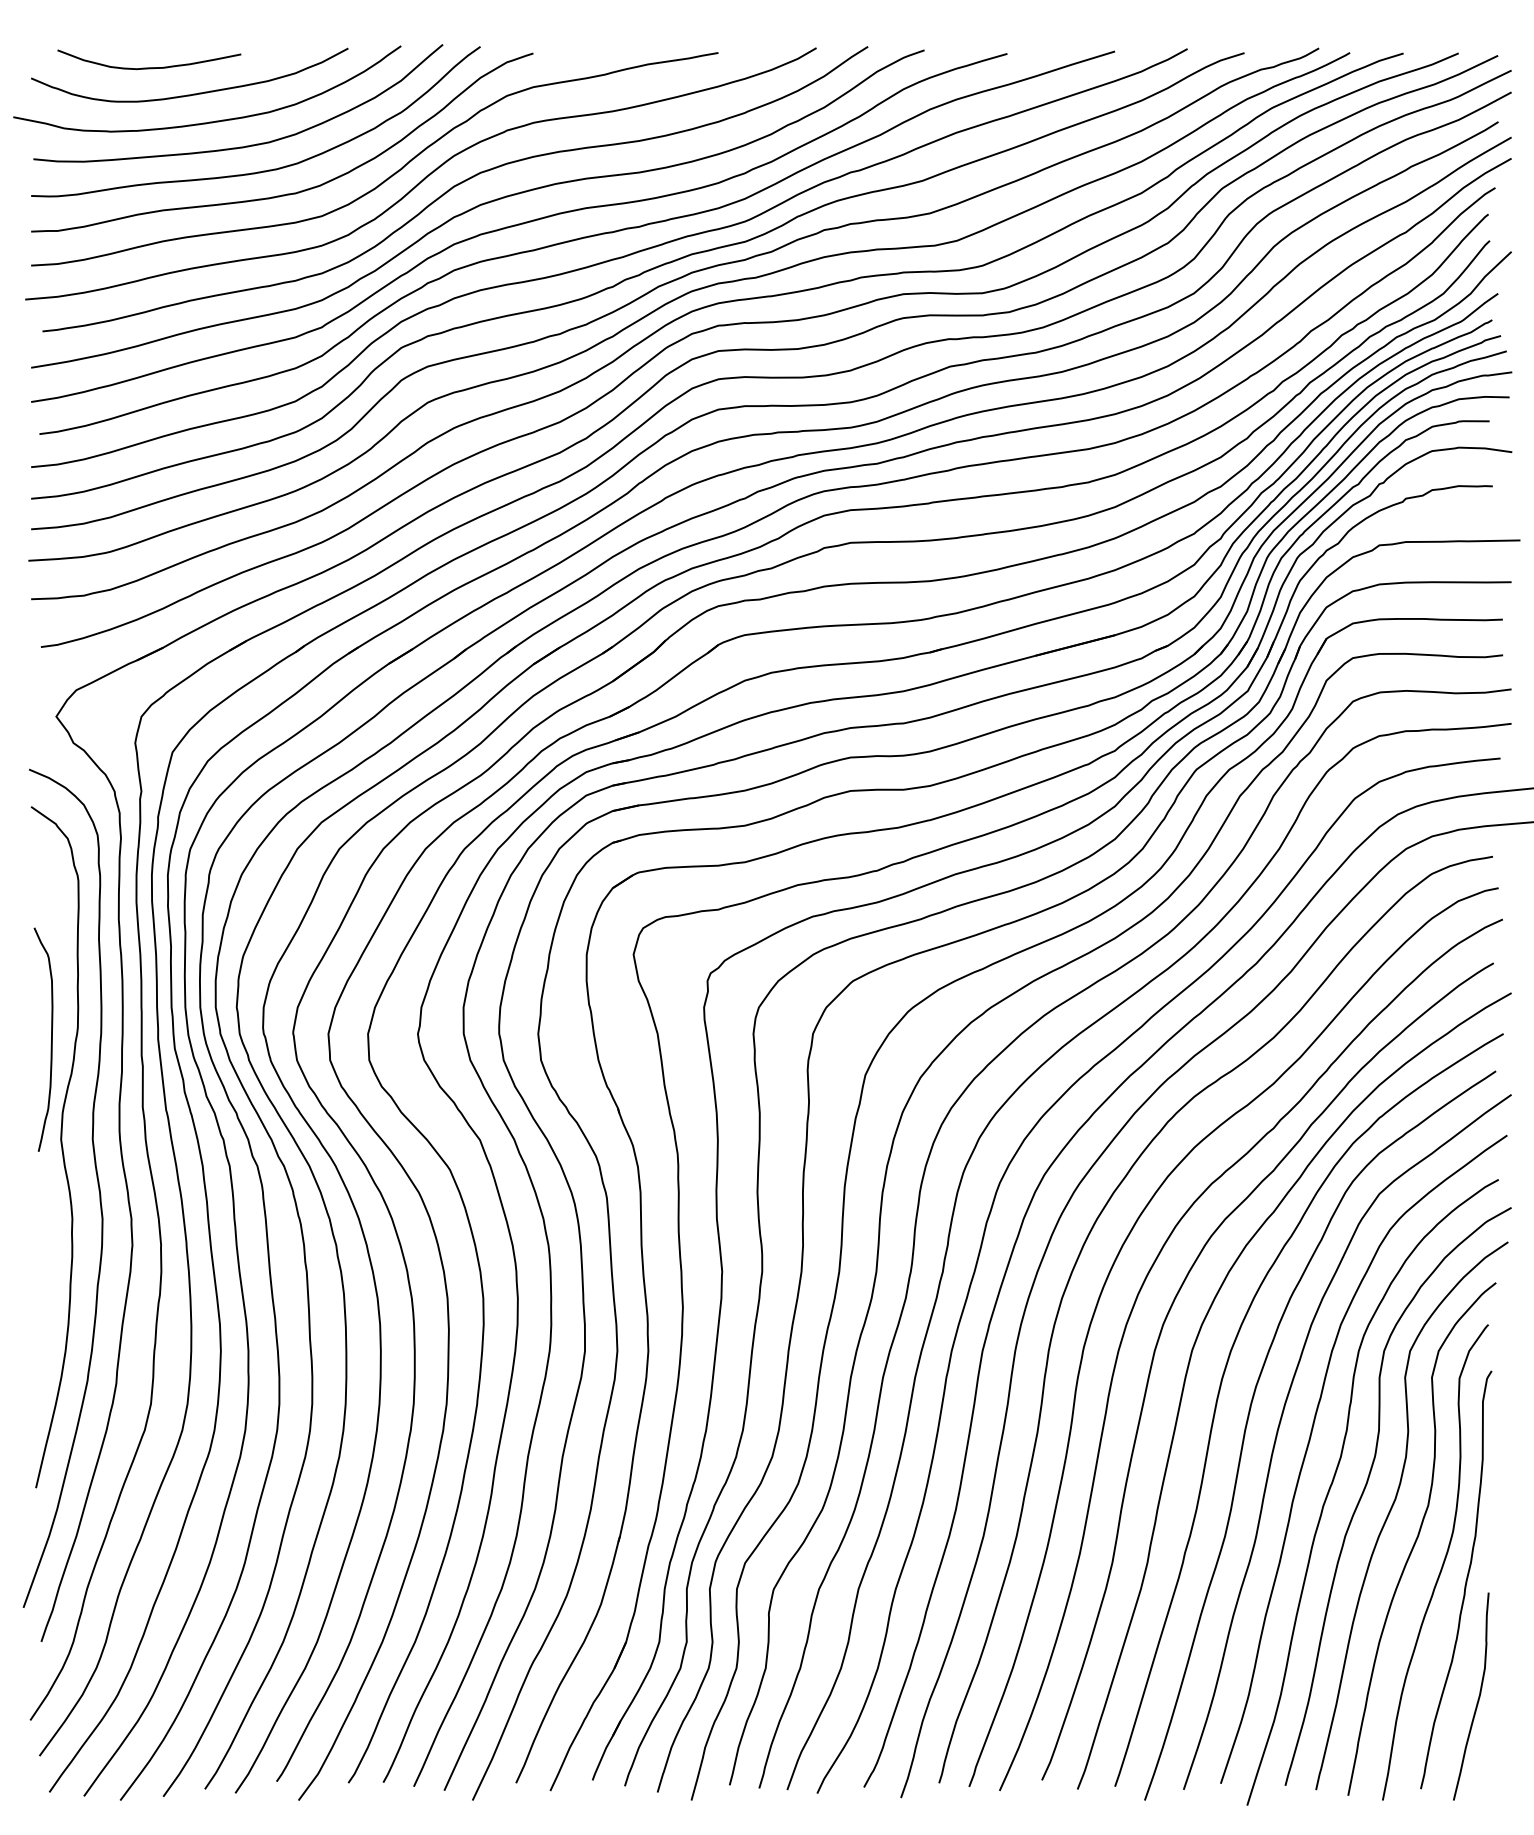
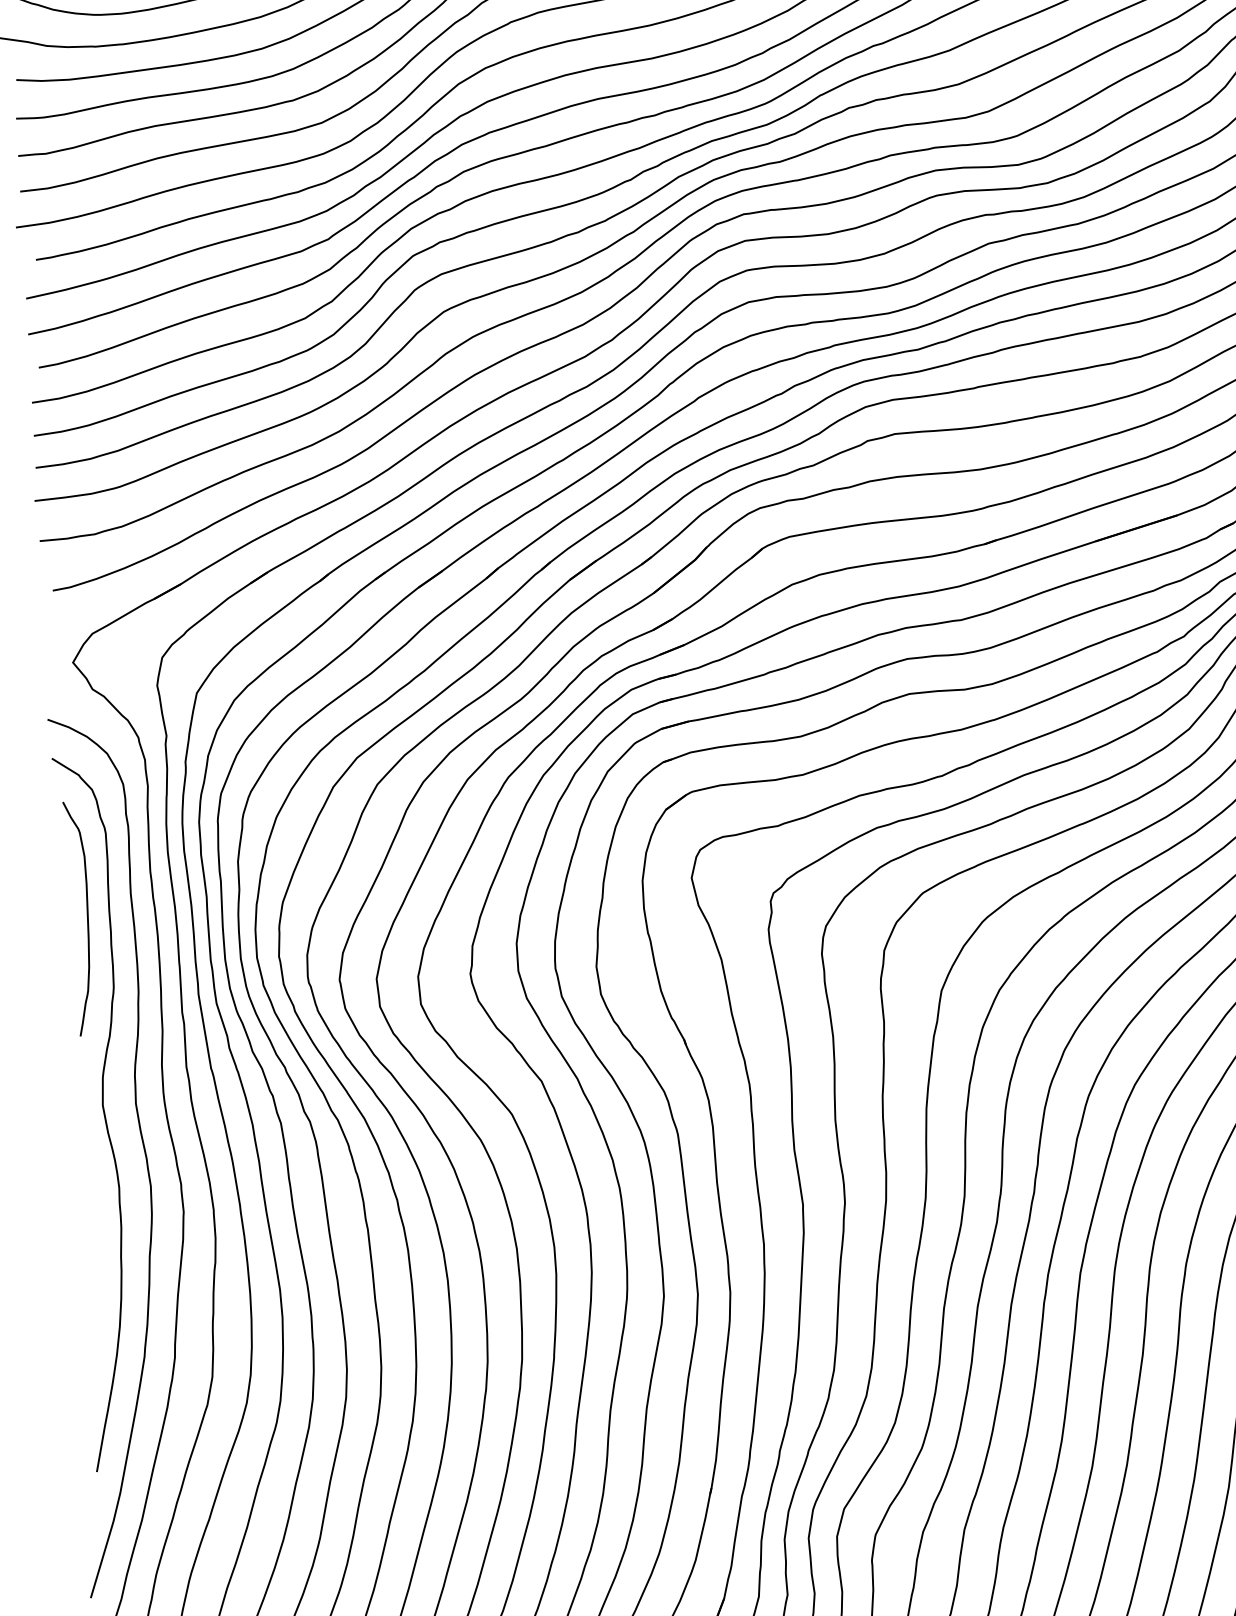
curve: (51, 1039) -> (87, 918), moved

